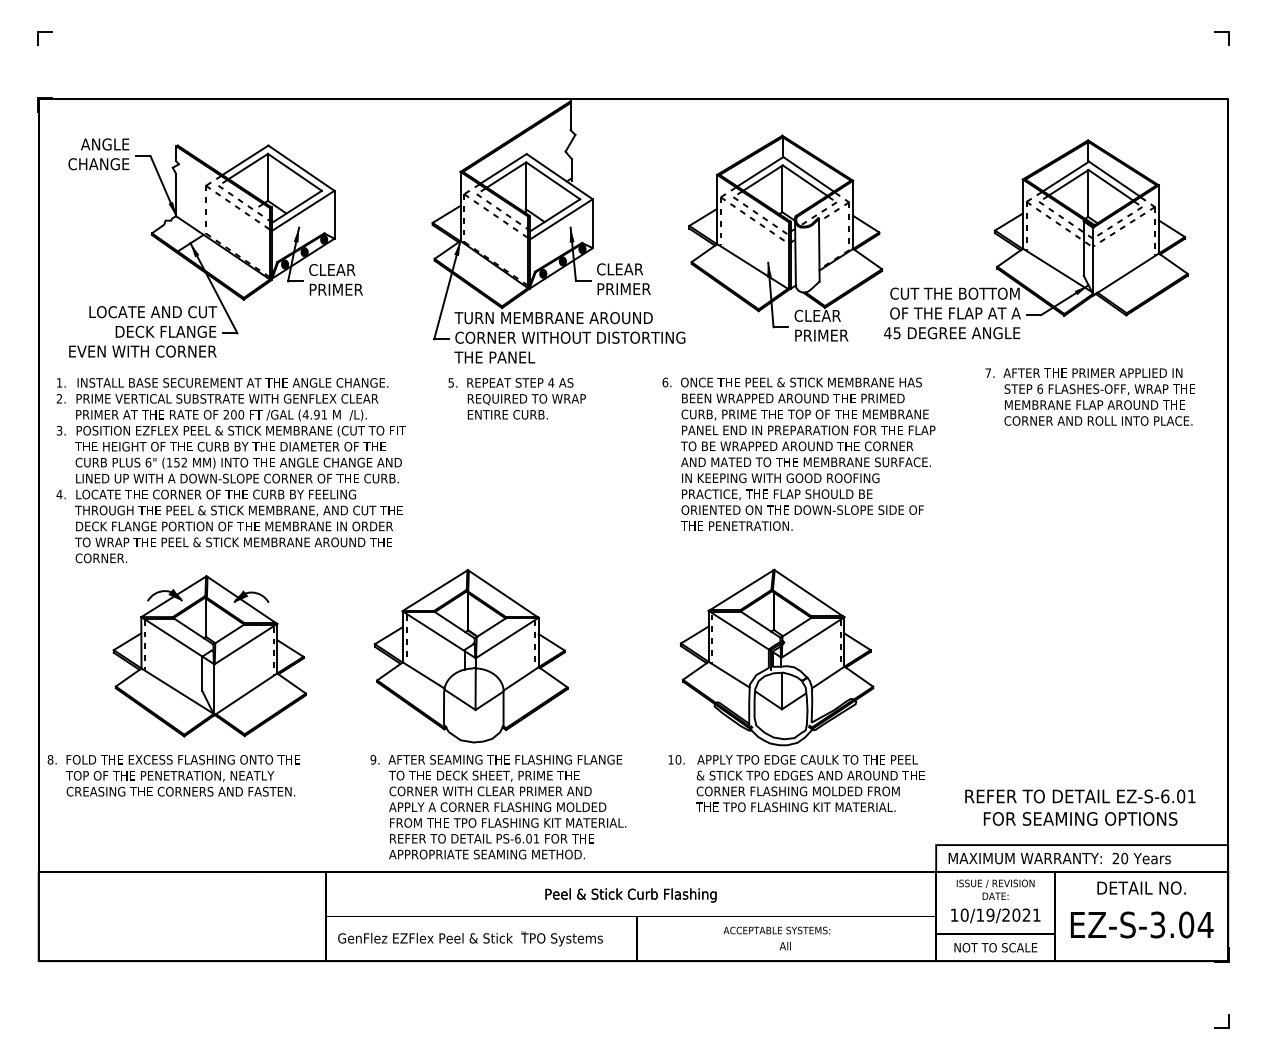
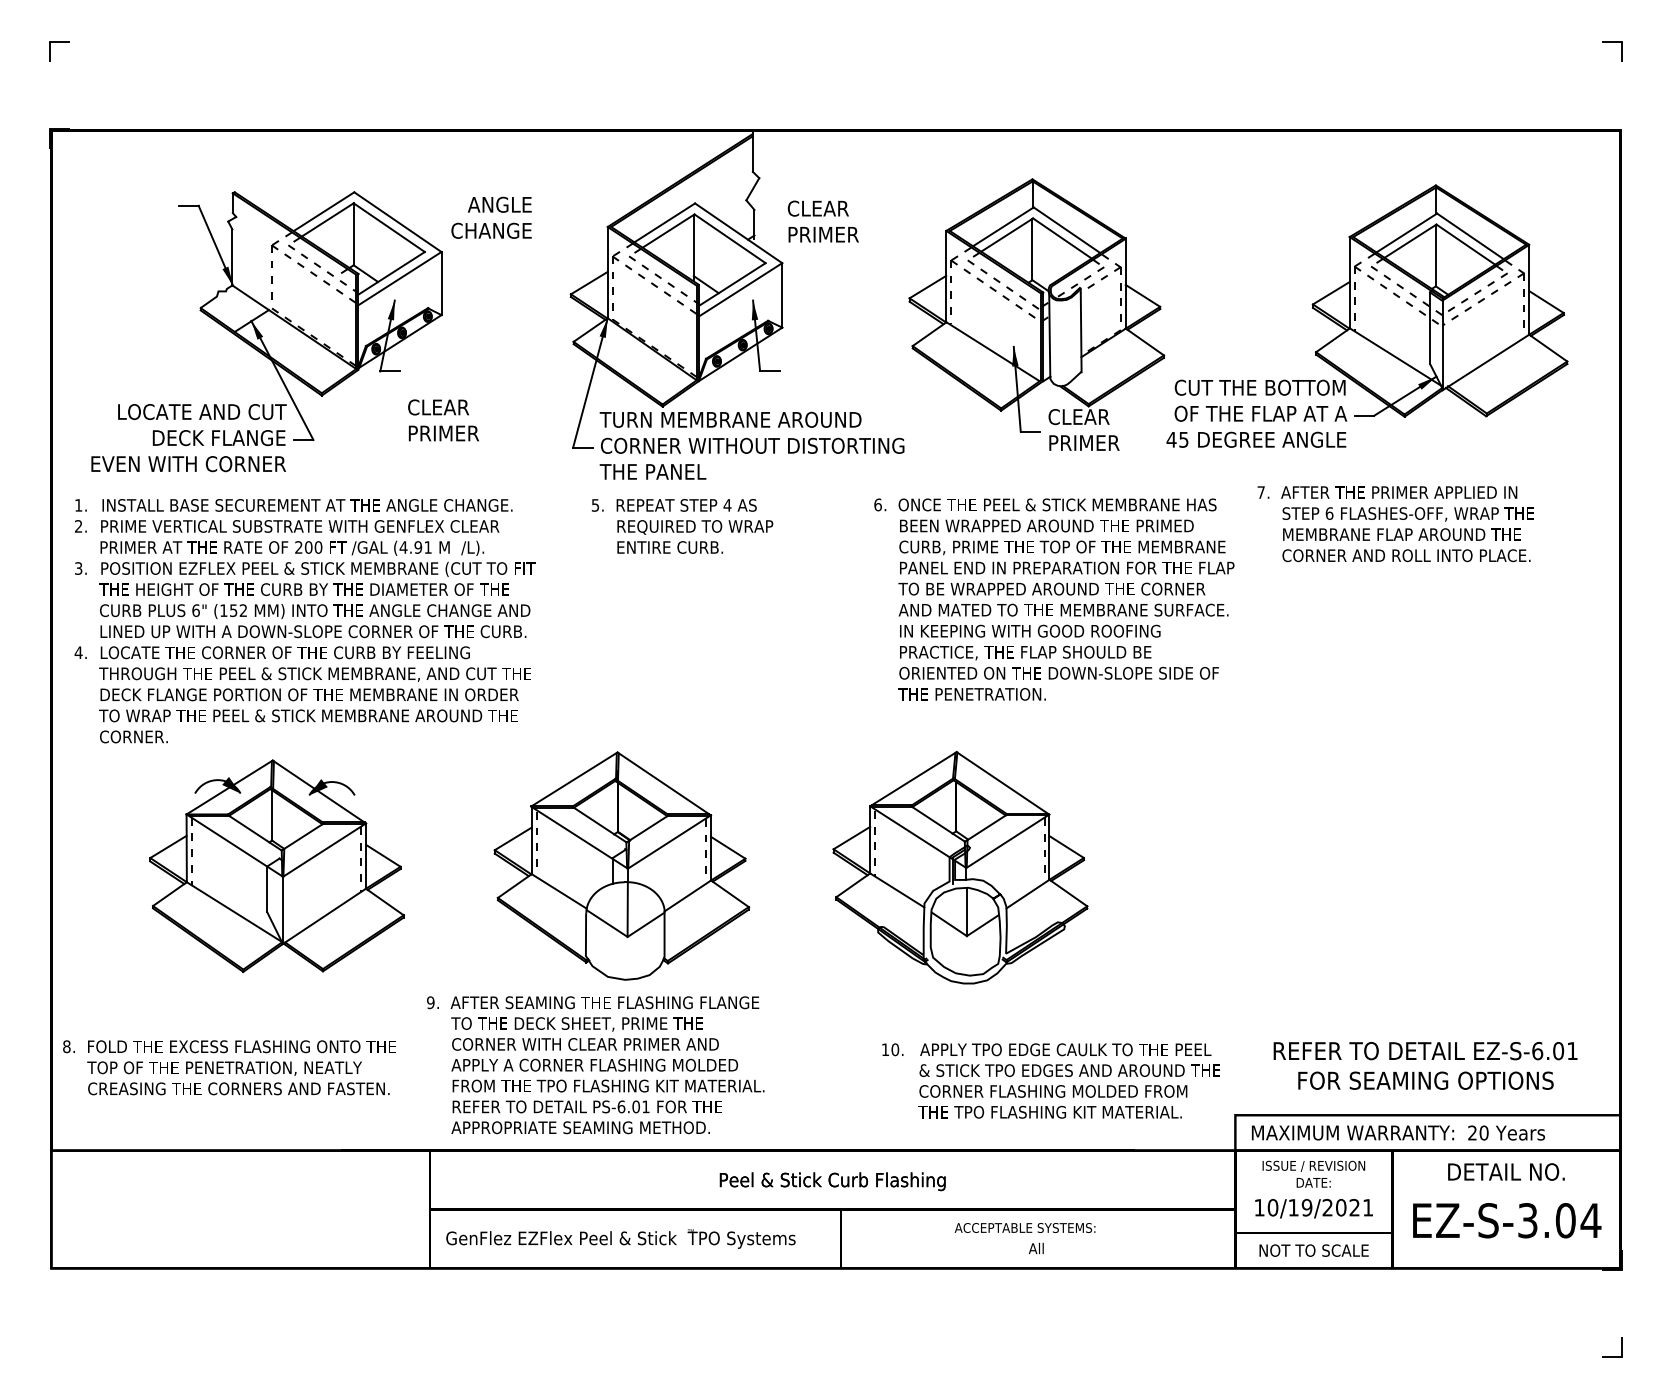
text: (98, 154) -> (491, 217), moved
text: (336, 279) -> (443, 420), moved
text: (623, 279) -> (822, 221), moved
text: (1090, 397) -> (1395, 524), moved
part: (777, 657) -> (960, 867), moved
text: (173, 775) -> (229, 1067), moved
text: (796, 783) -> (1050, 1080), moved
text: (498, 807) -> (595, 1065), moved

